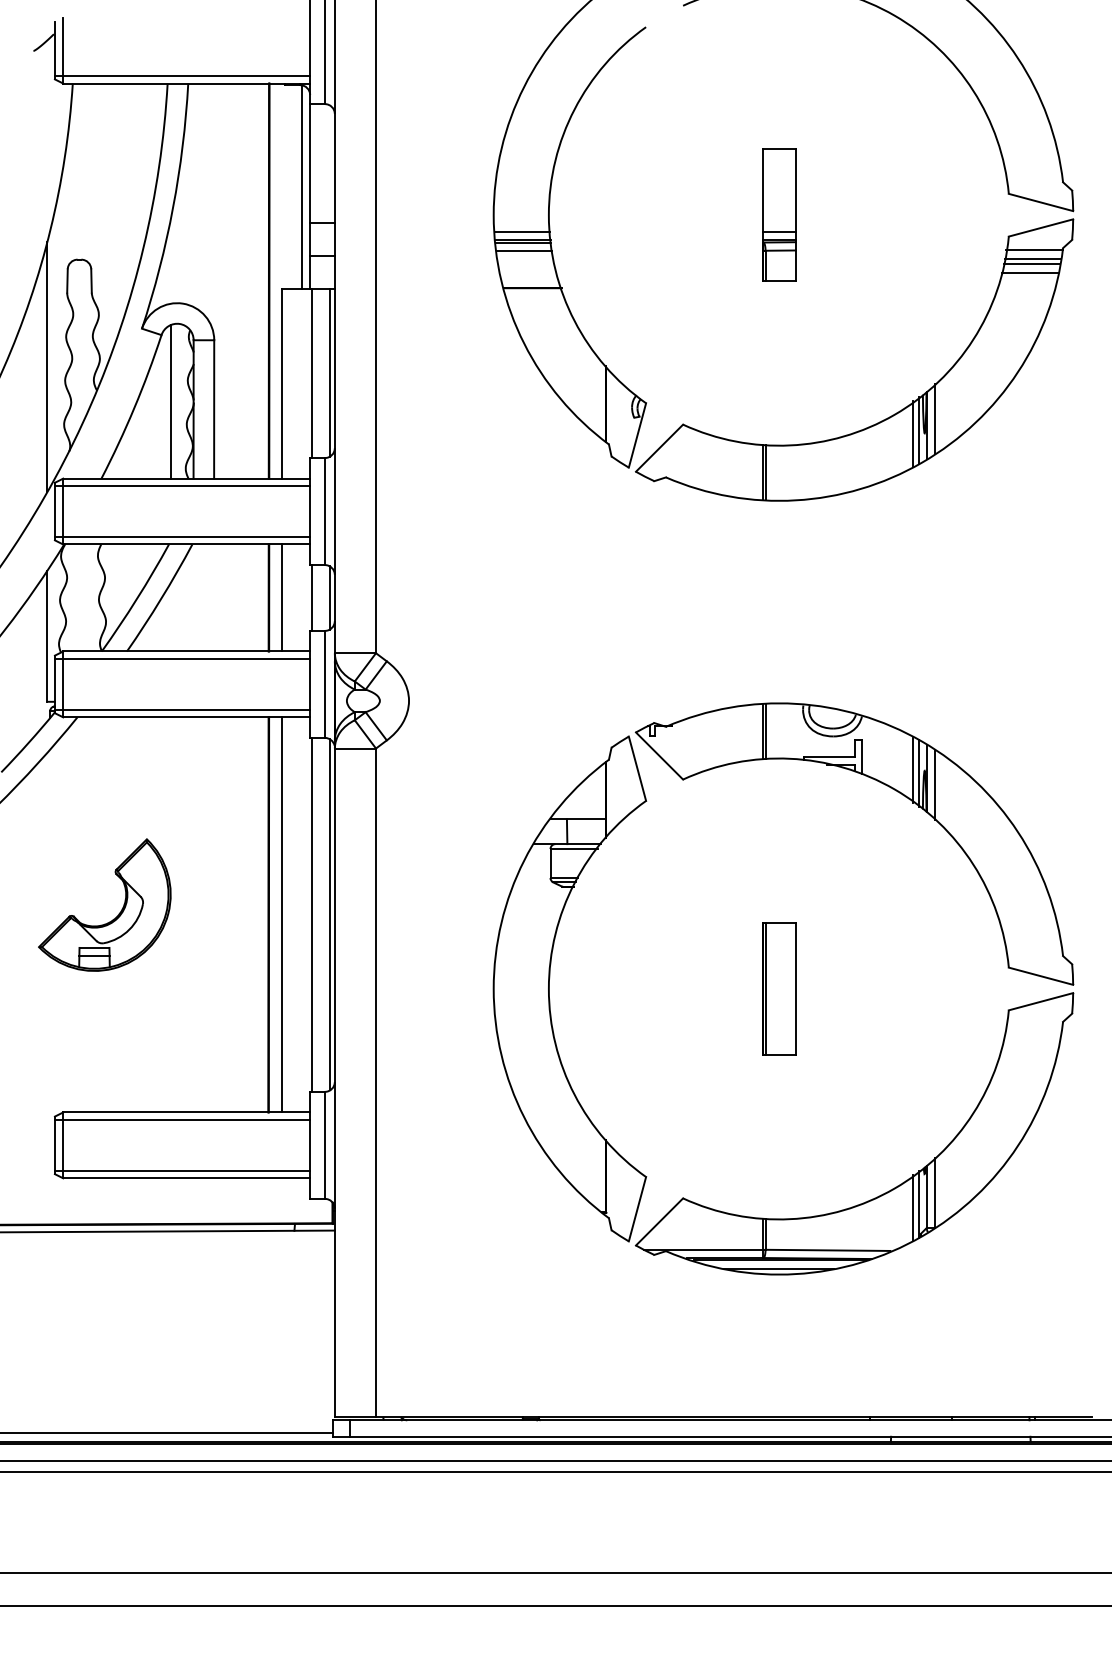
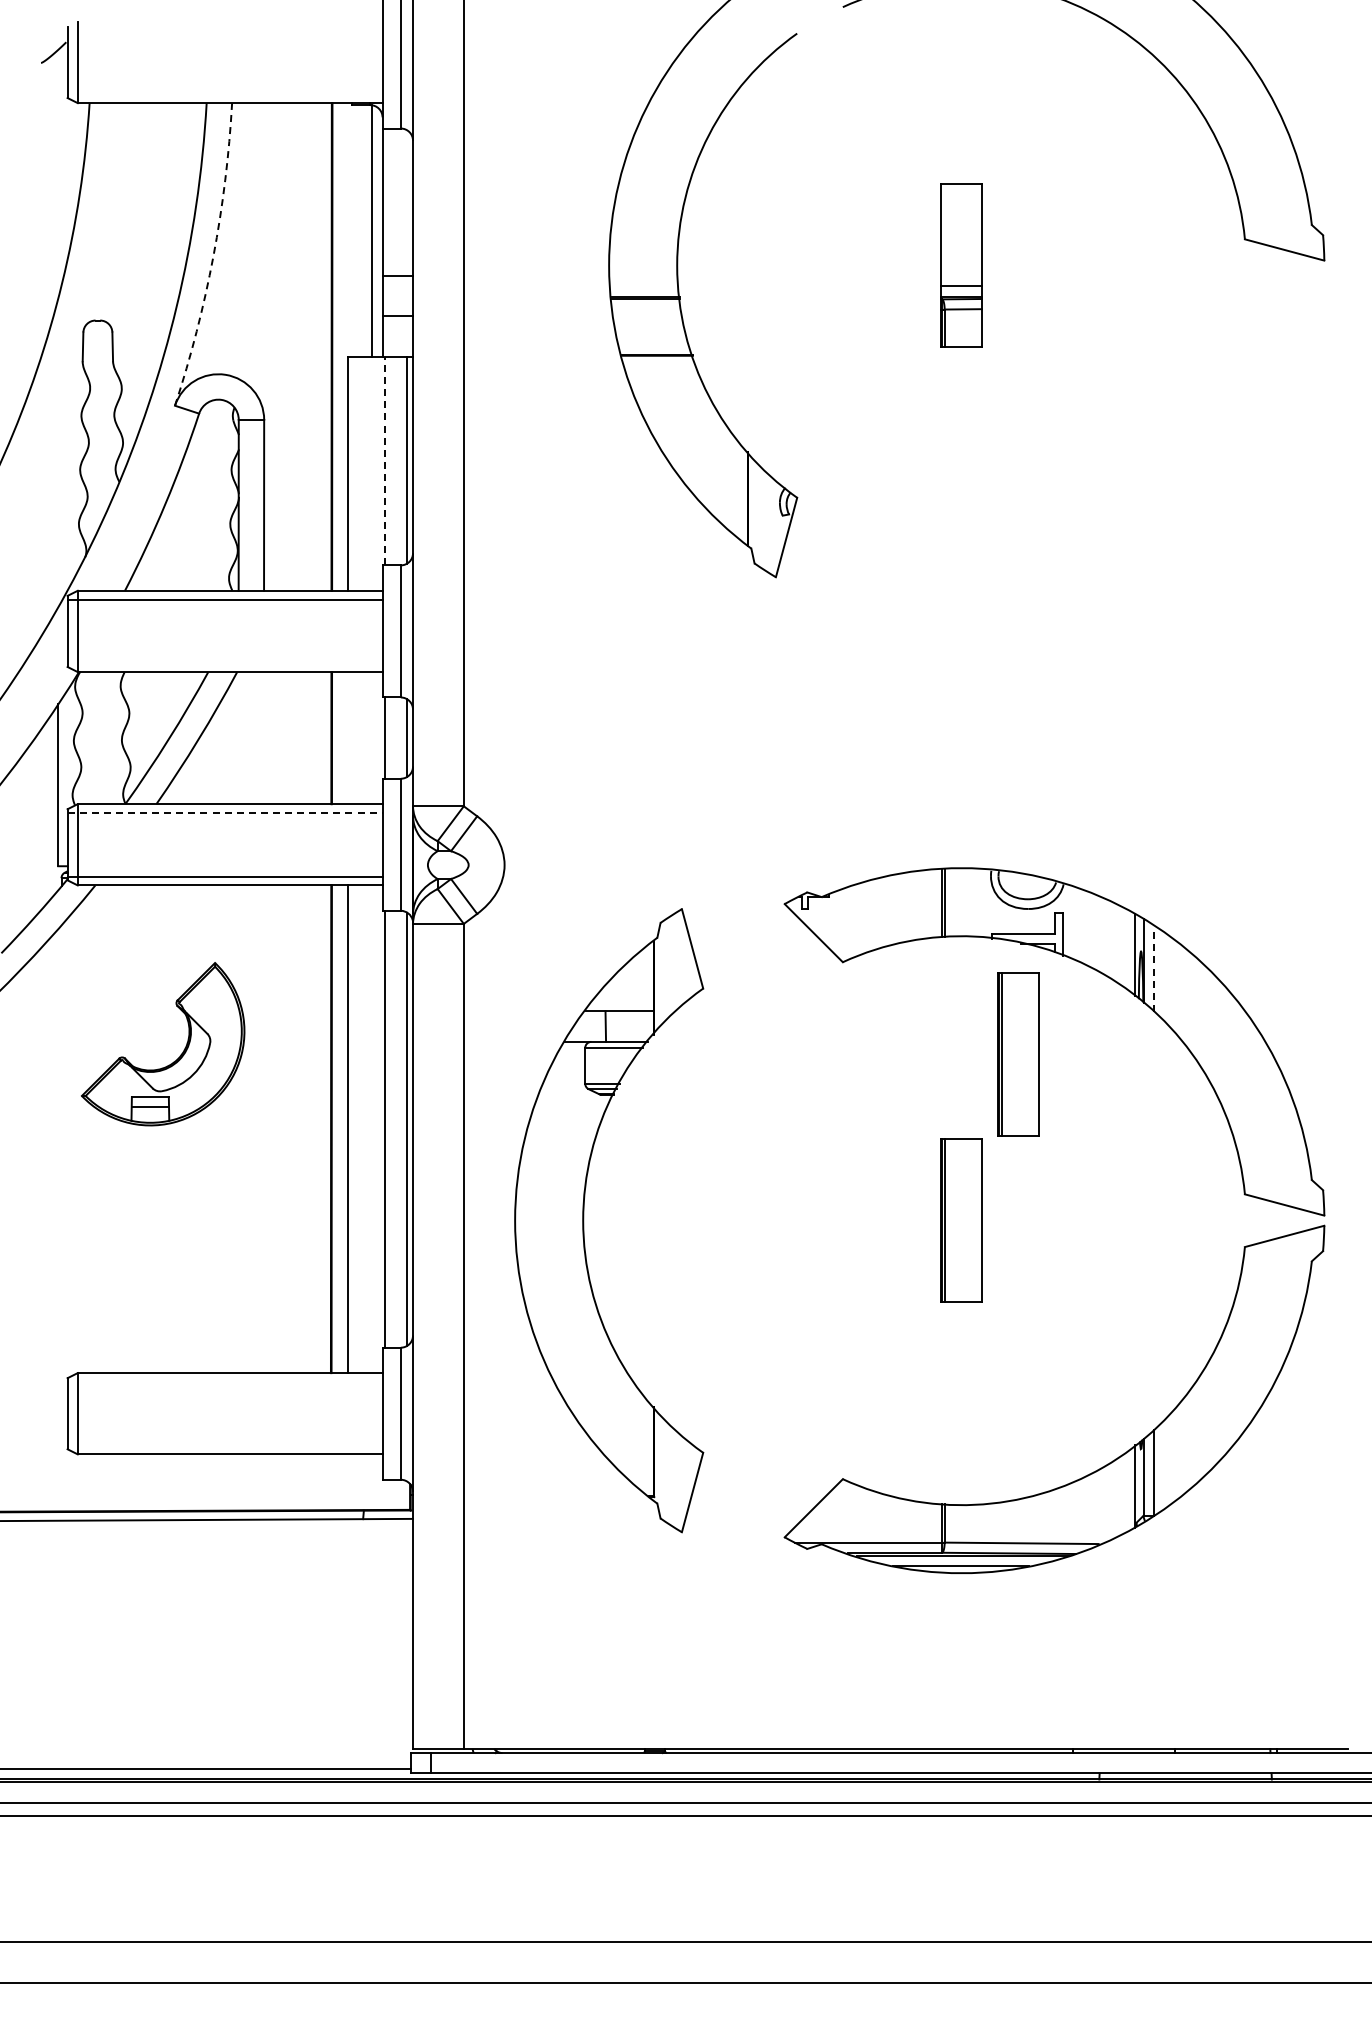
line: (182, 76) -> (224, 94), removed
arc: (173, 207) -> (213, 256), solid -> dashed
line: (523, 232) -> (645, 286), removed
line: (524, 250) -> (647, 309), removed
line: (47, 366) -> (58, 452), removed
line: (311, 373) -> (384, 460), solid -> dashed
line: (171, 401) -> (211, 495), removed
part: (884, 419) -> (1091, 517), removed
line: (182, 537) -> (224, 663), removed
line: (282, 598) -> (348, 738), removed
line: (182, 658) -> (225, 812), solid -> dashed
line: (913, 770) -> (1127, 950), removed
line: (934, 785) -> (1153, 969), solid -> dashed
part: (825, 854) -> (1018, 1054), added
part: (118, 913) -> (180, 1054), moved
part: (549, 988) -> (584, 1220), moved
line: (182, 1119) -> (224, 1381), removed
line: (182, 1171) -> (224, 1445), removed
line: (913, 1207) -> (1127, 1490), removed

